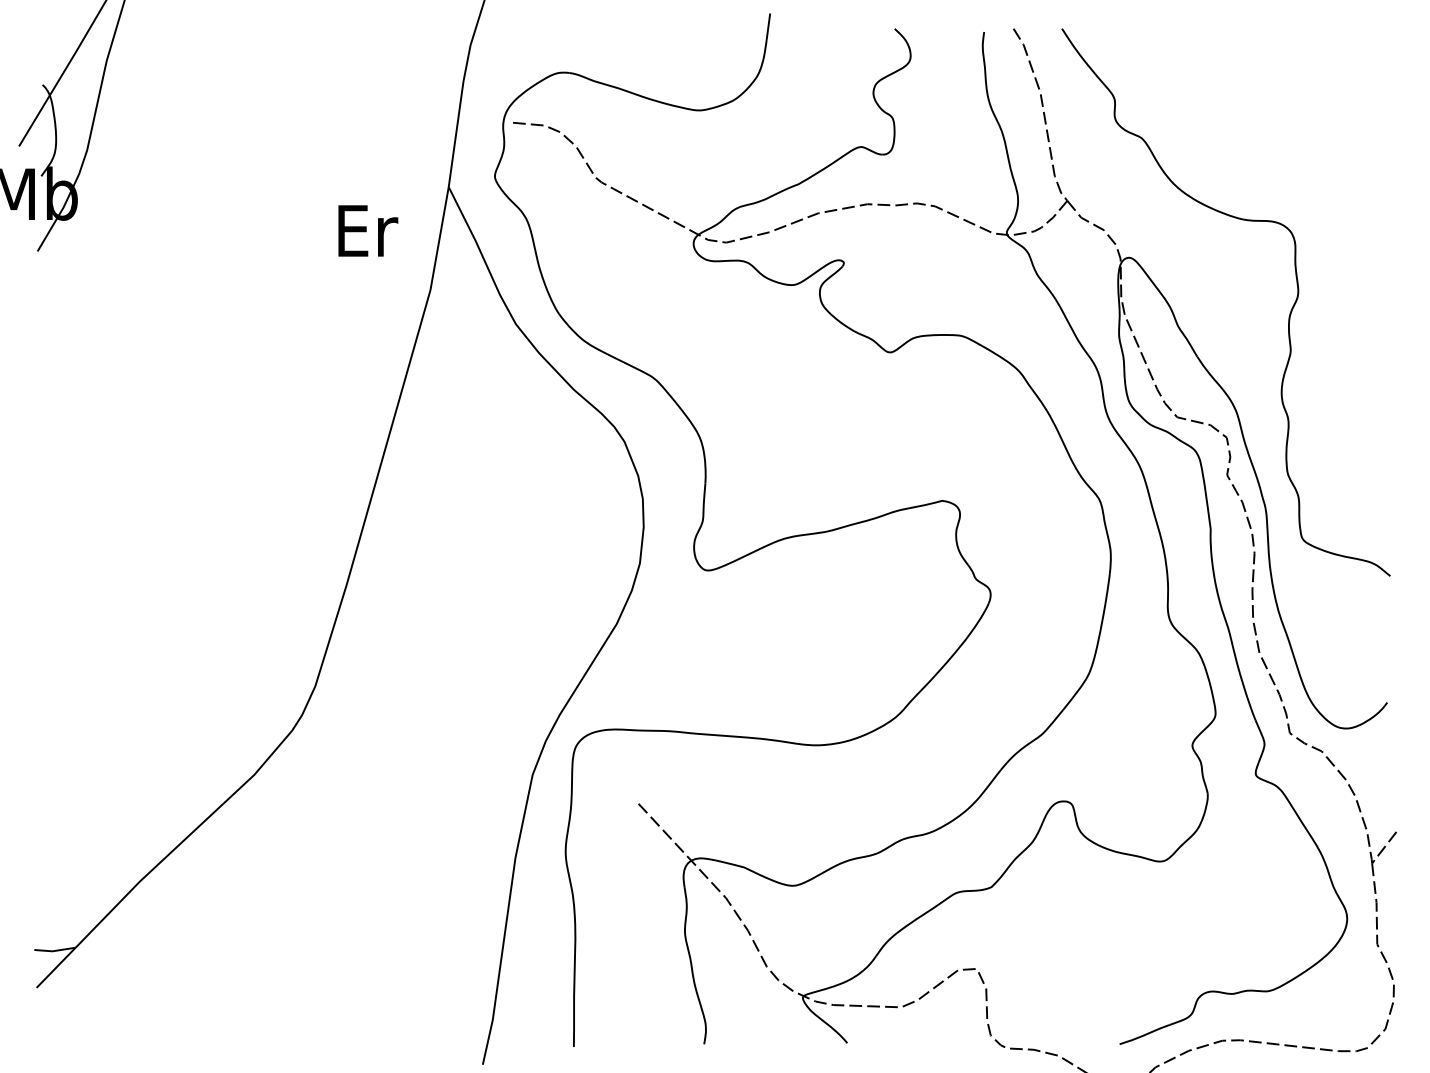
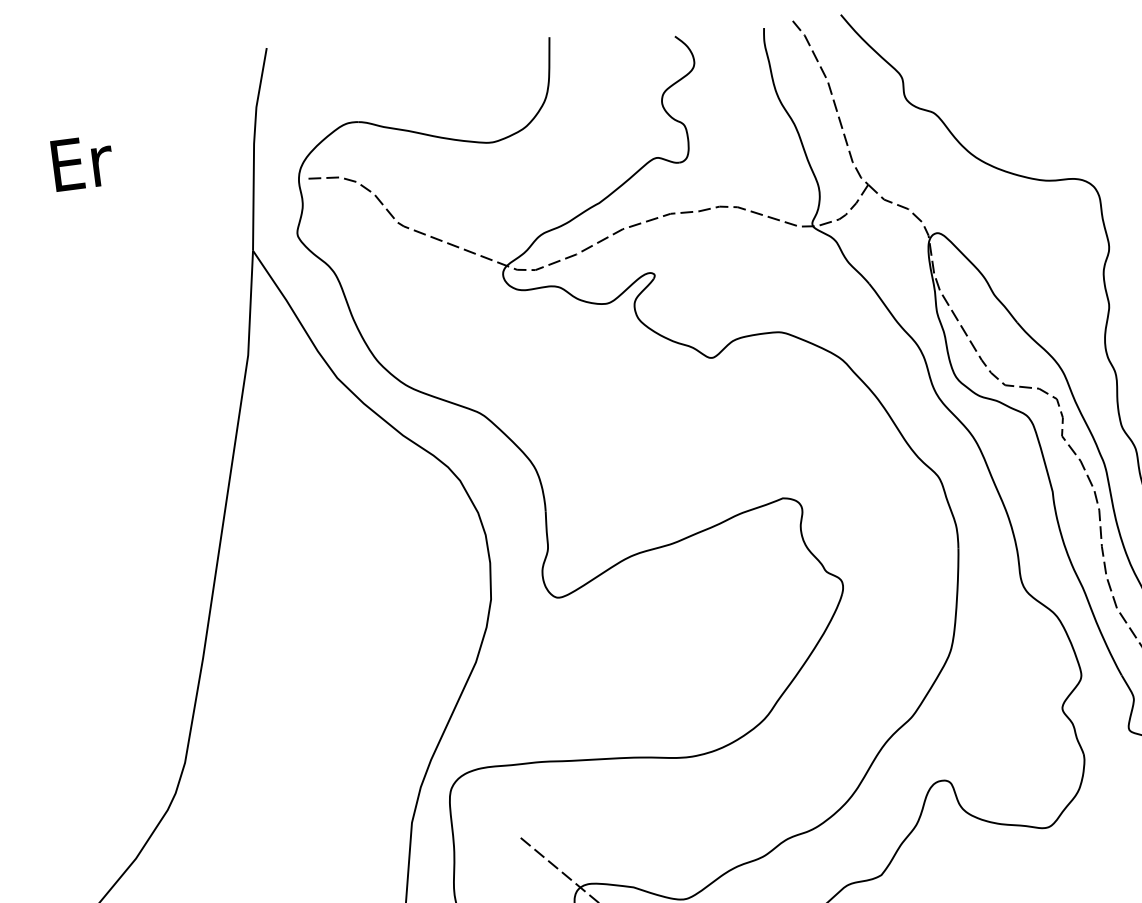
text: (368, 230) -> (82, 162), moved

